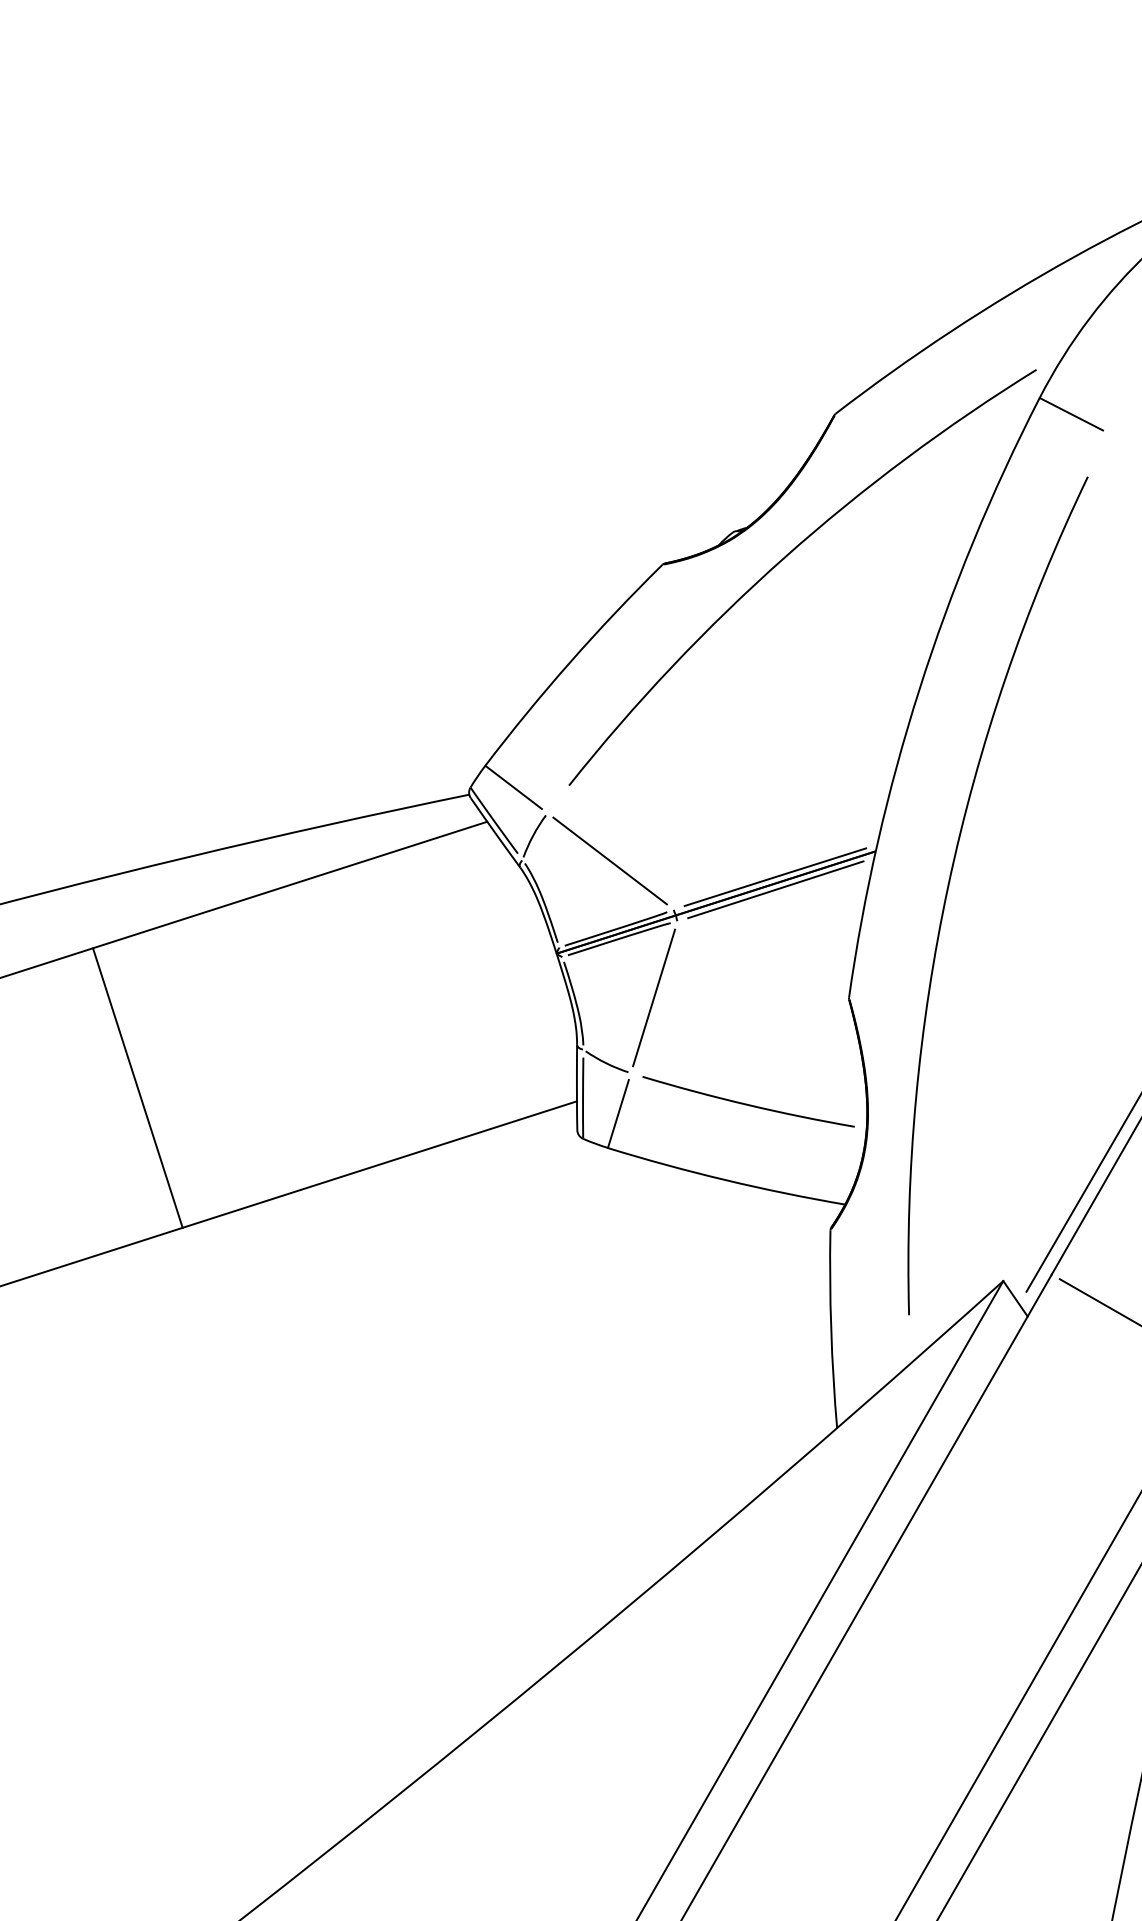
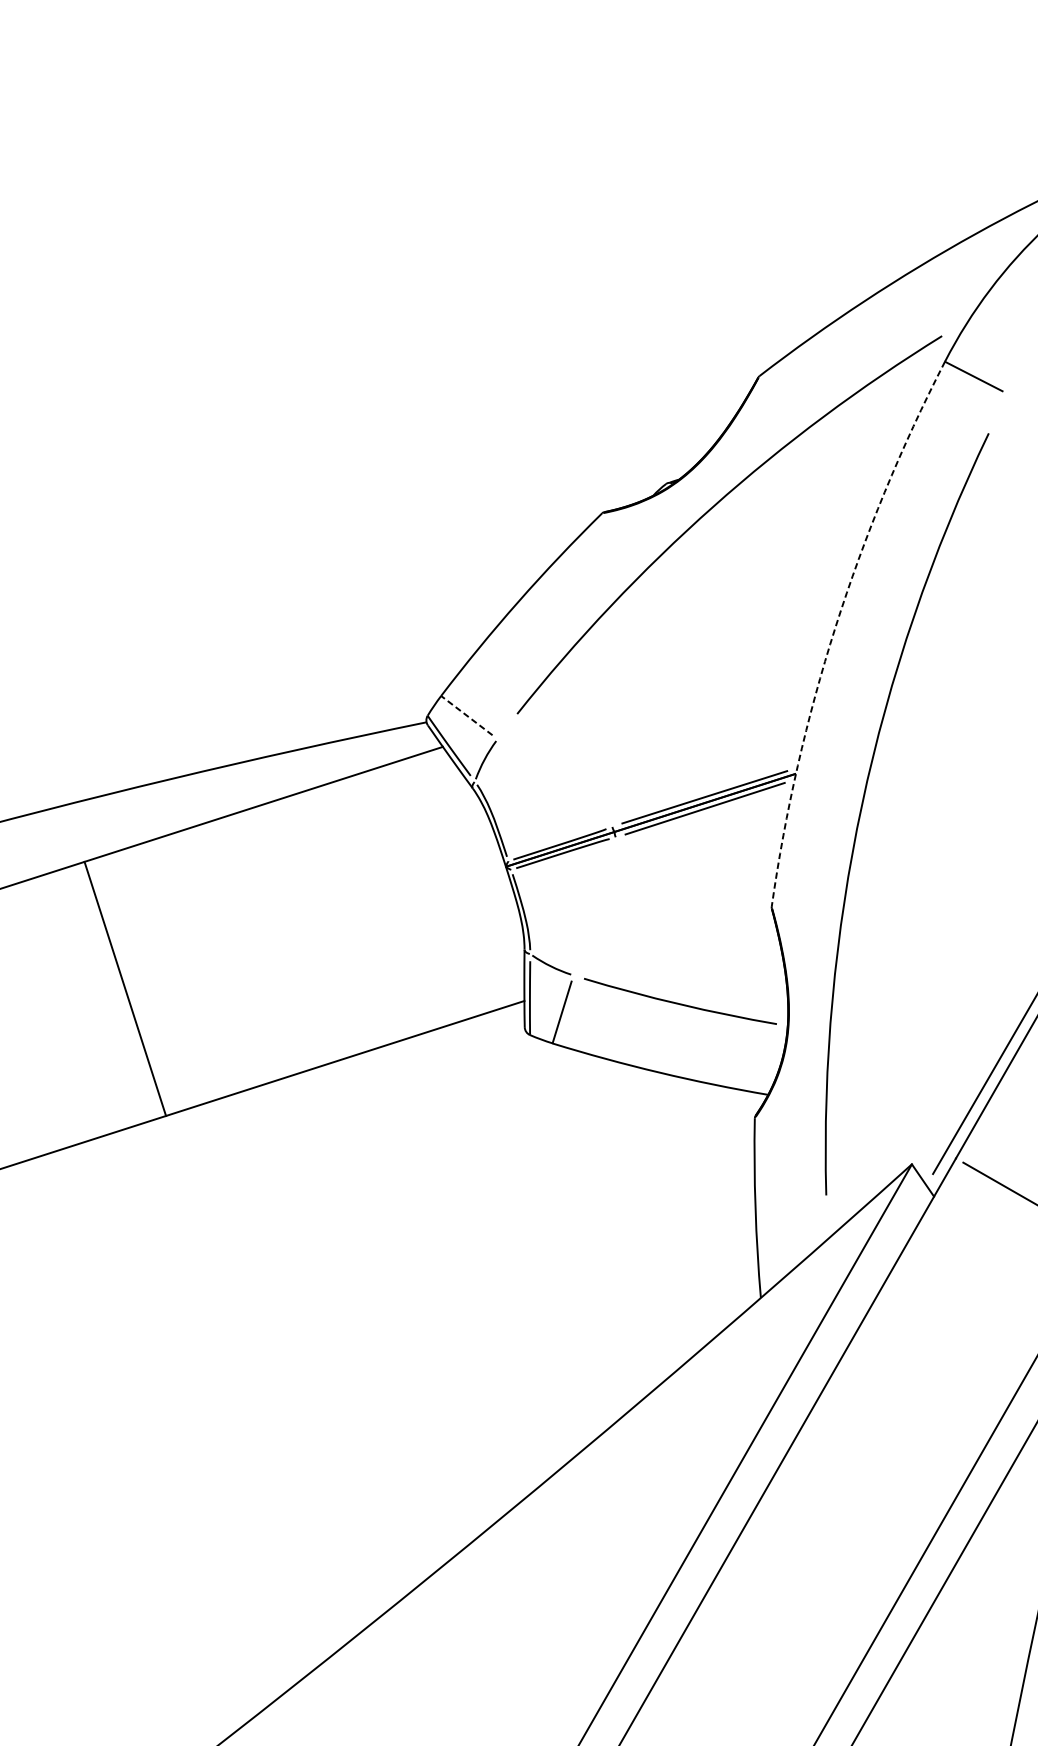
arc: (919, 689) -> (835, 626), solid -> dashed
line: (513, 787) -> (466, 715), solid -> dashed
line: (609, 860) -> (553, 782), removed
line: (654, 997) -> (594, 906), removed

